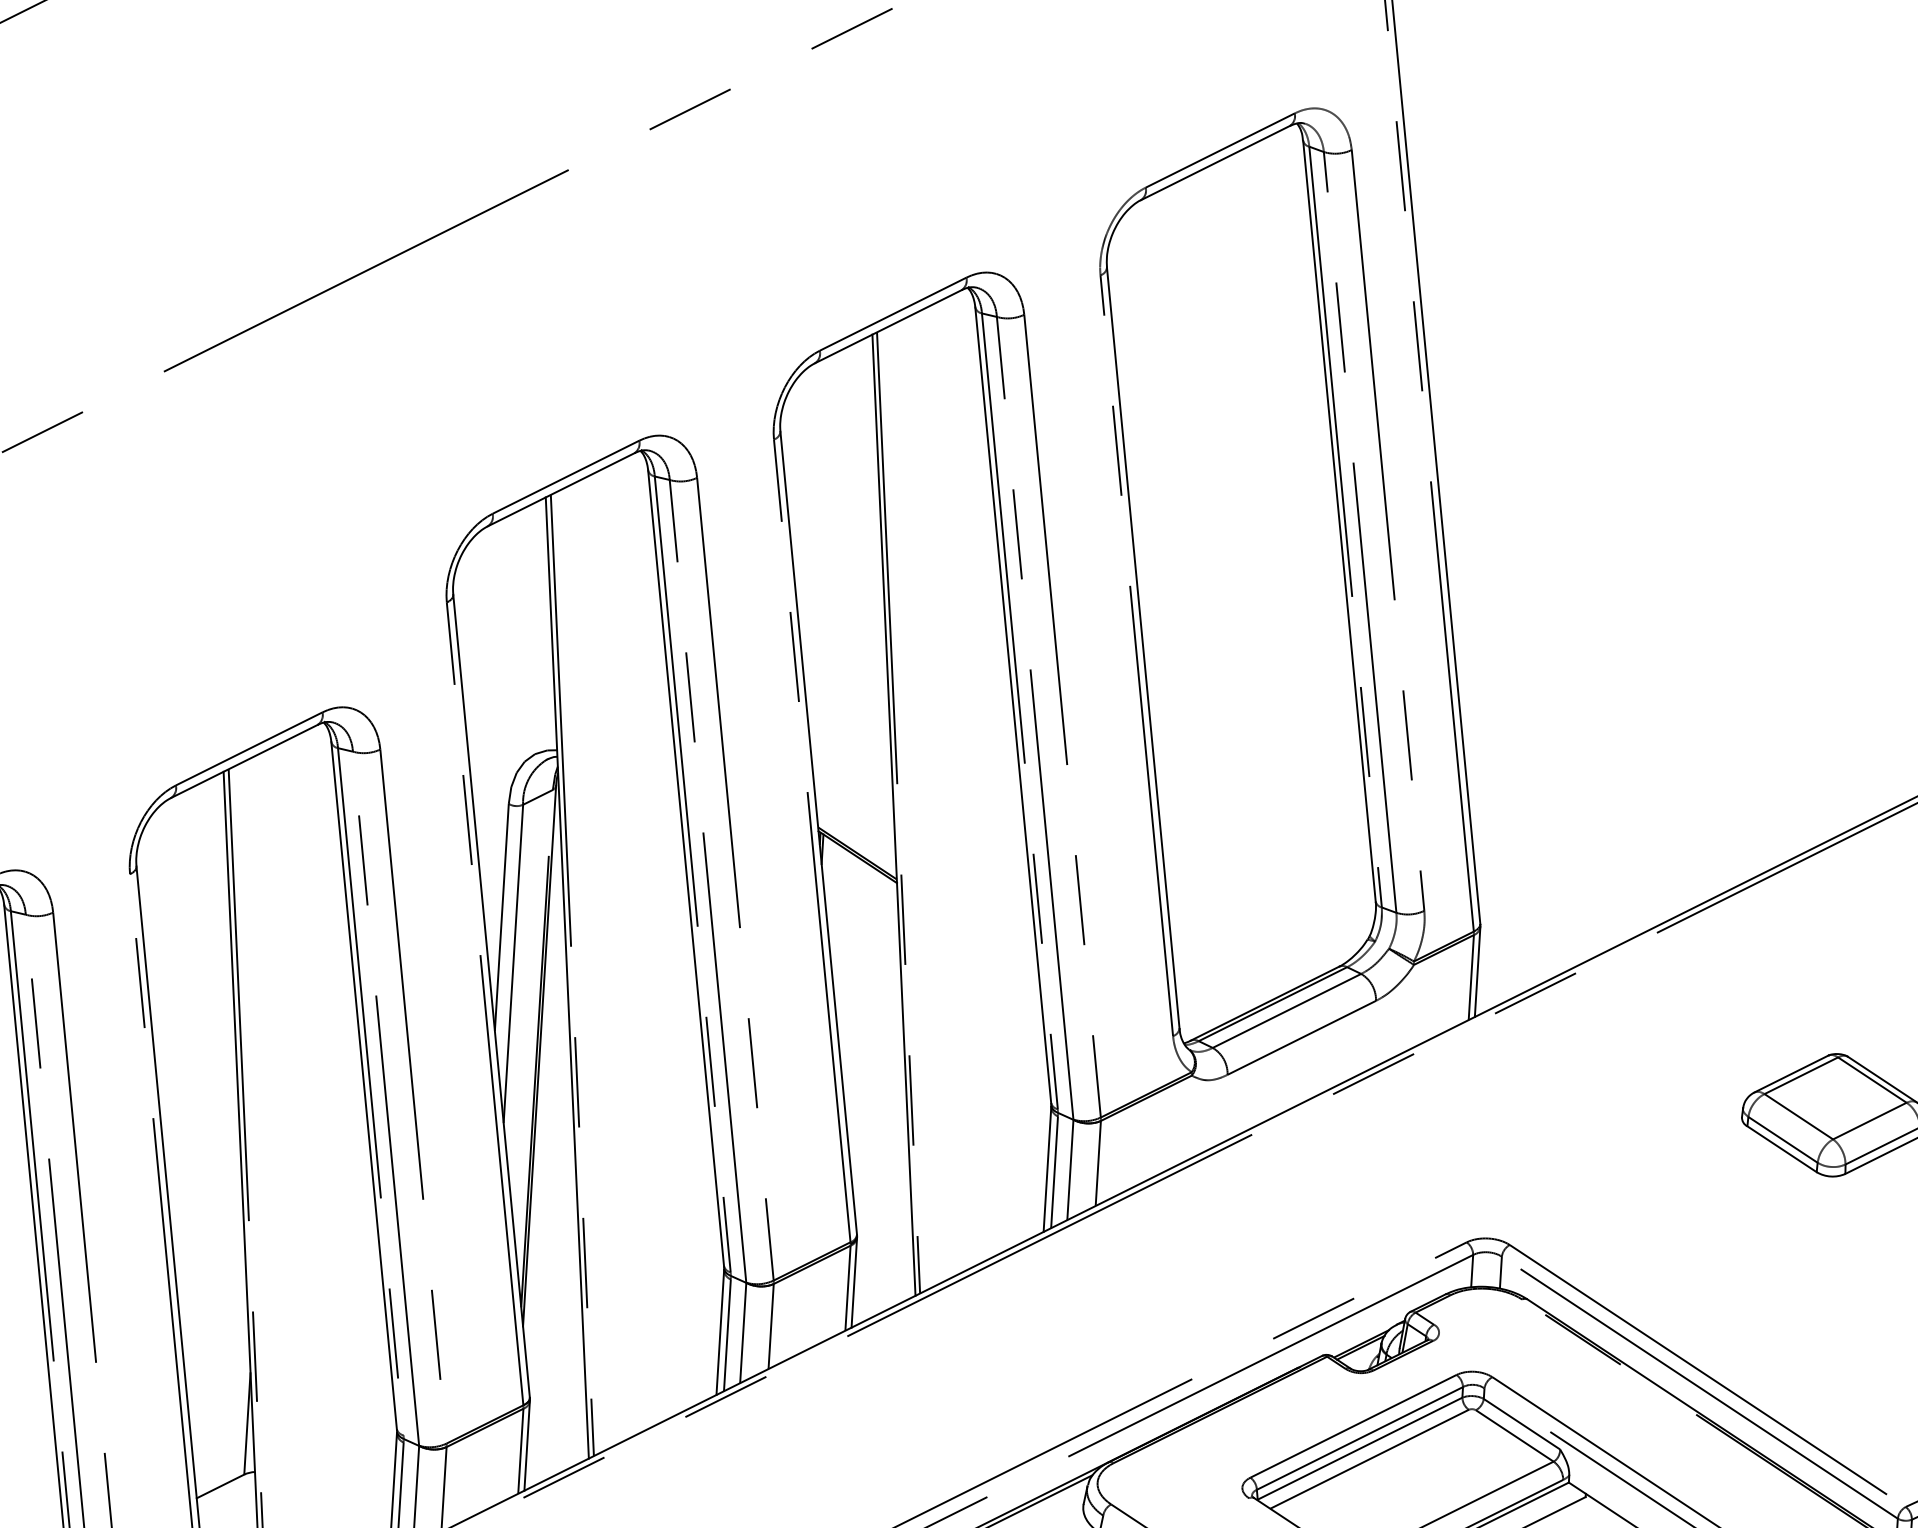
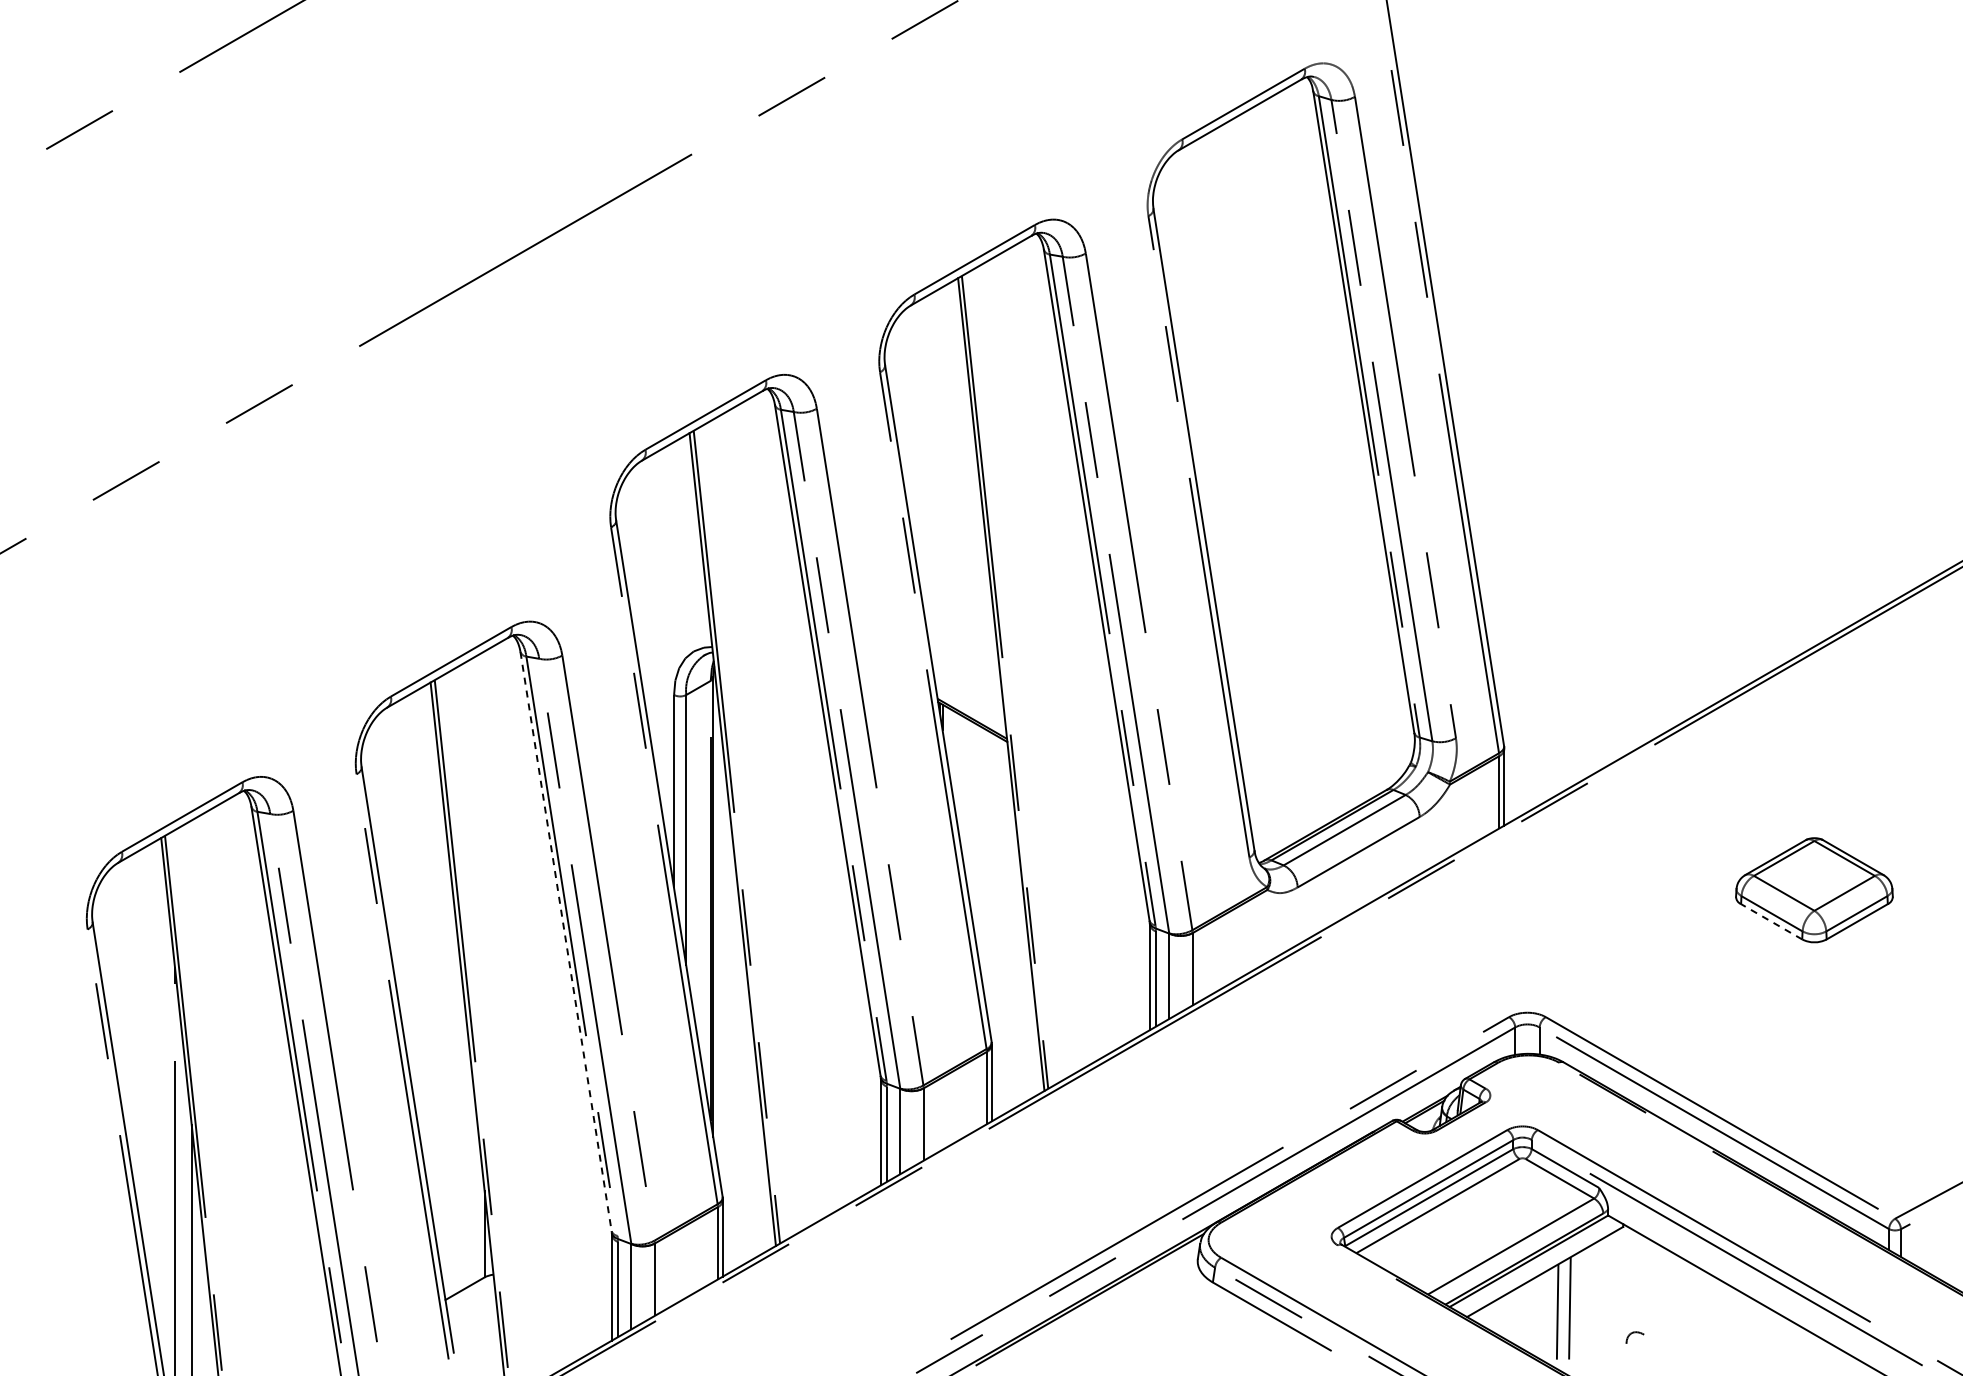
line: (364, 1086) -> (566, 942), solid -> dashed
line: (1781, 1148) -> (1771, 921), solid -> dashed

